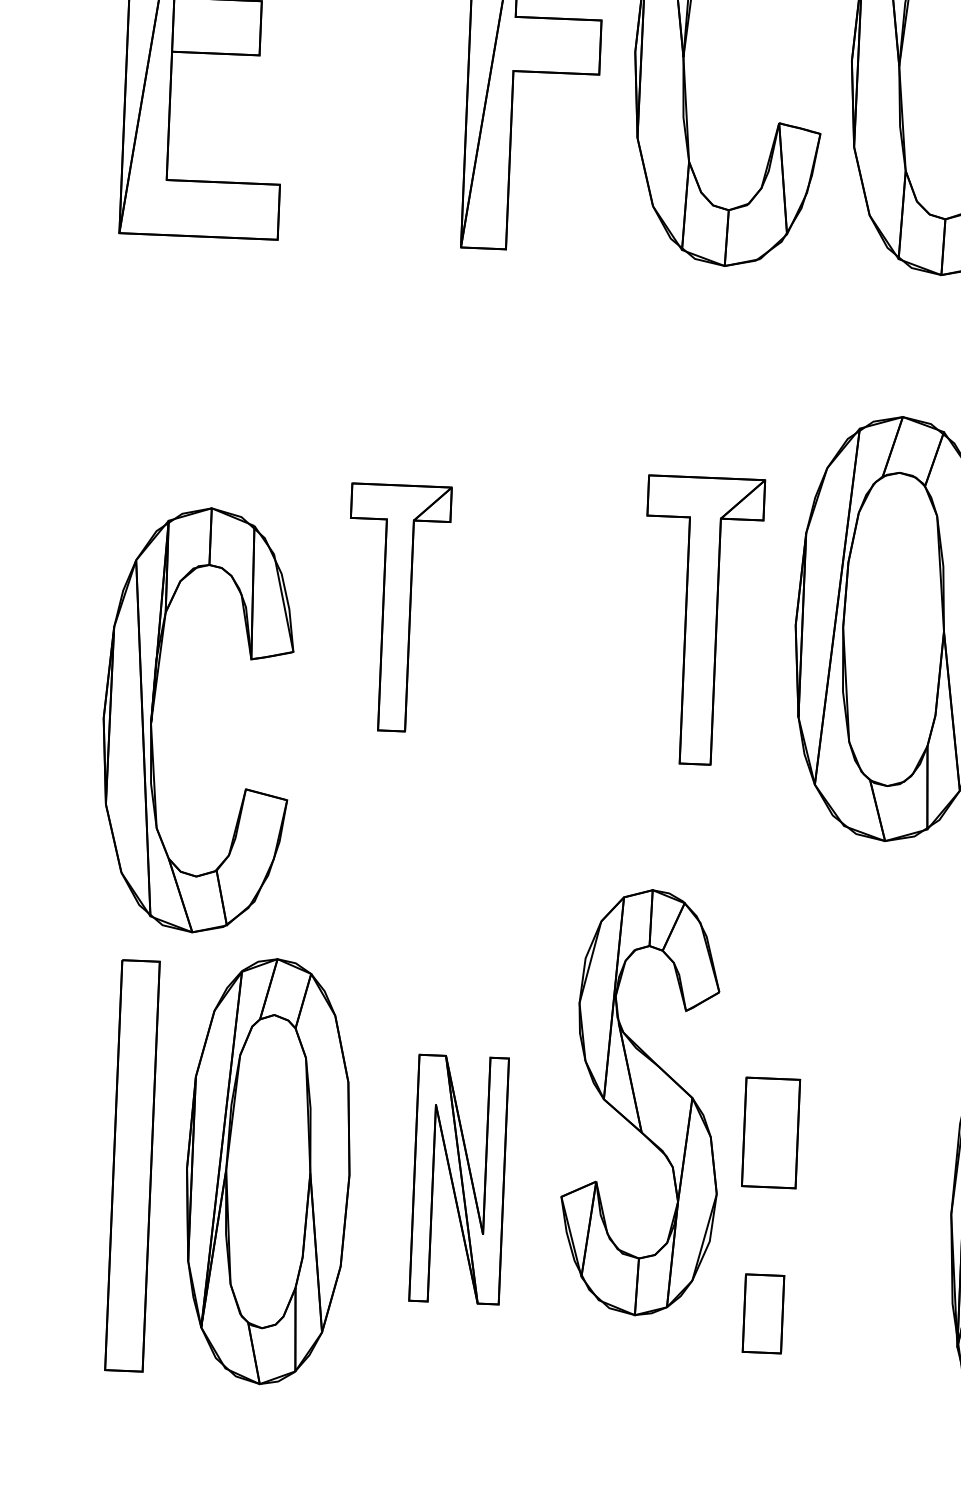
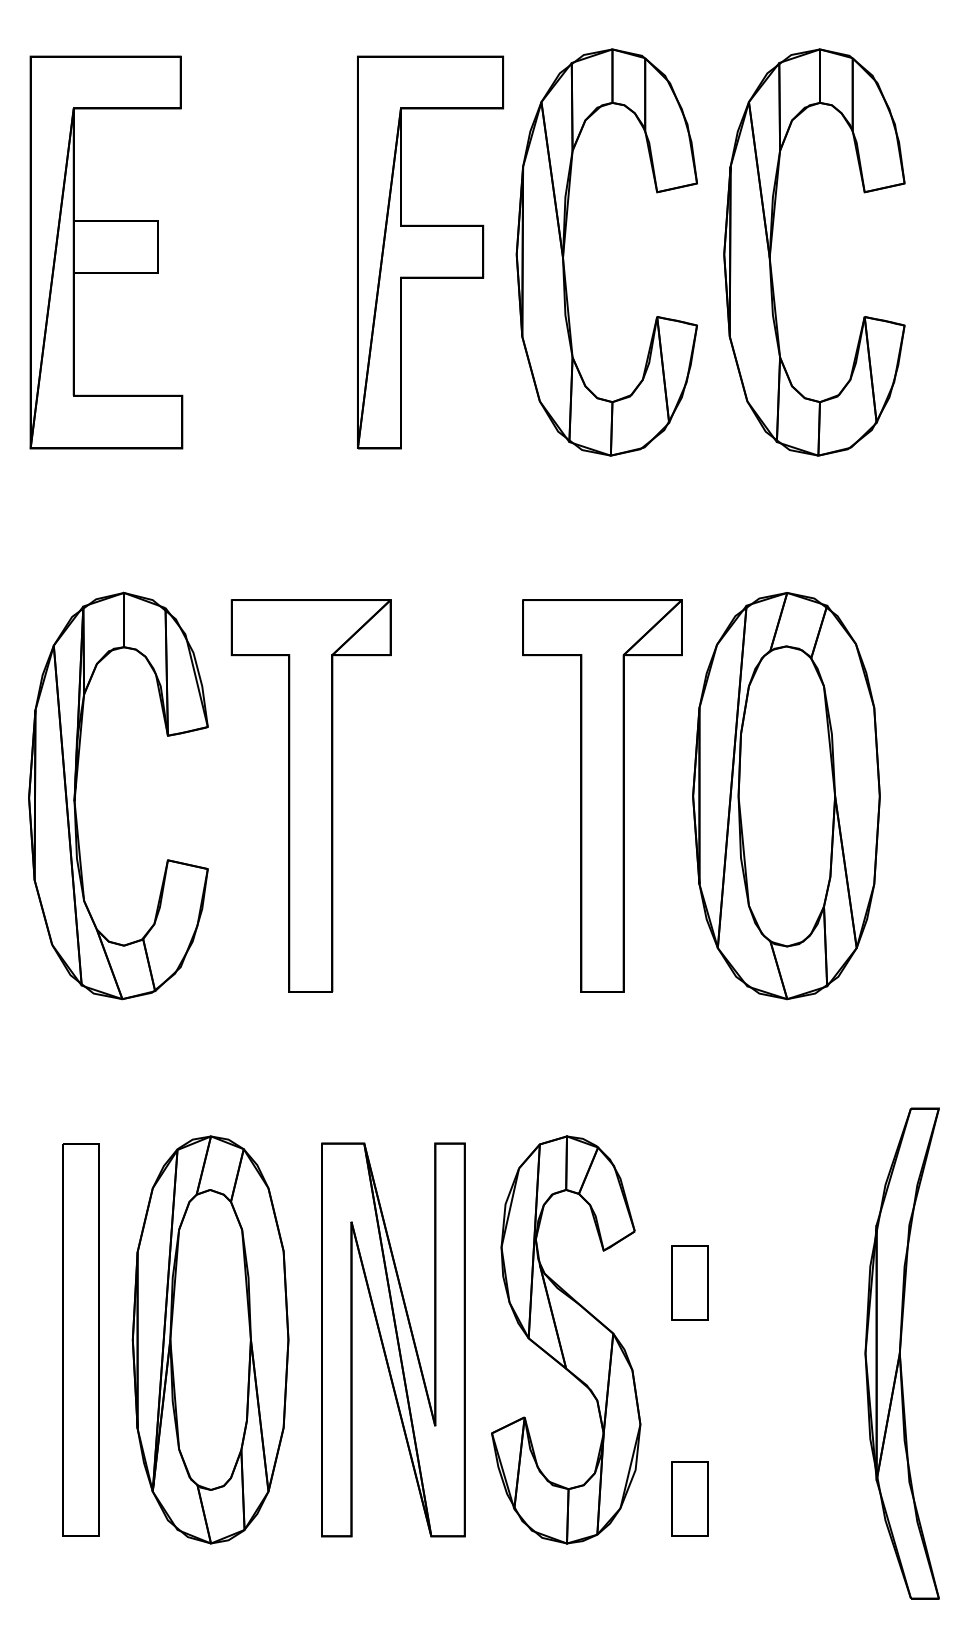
part: (396, 607) -> (310, 795), size x1.67
part: (701, 620) -> (602, 795), size x1.43
part: (153, 716) -> (76, 794), moved
part: (643, 1102) -> (566, 1339), moved
part: (770, 1132) -> (689, 1282), size x0.71
part: (459, 1179) -> (393, 1339), size x1.67
part: (763, 1313) -> (689, 1498), moved

